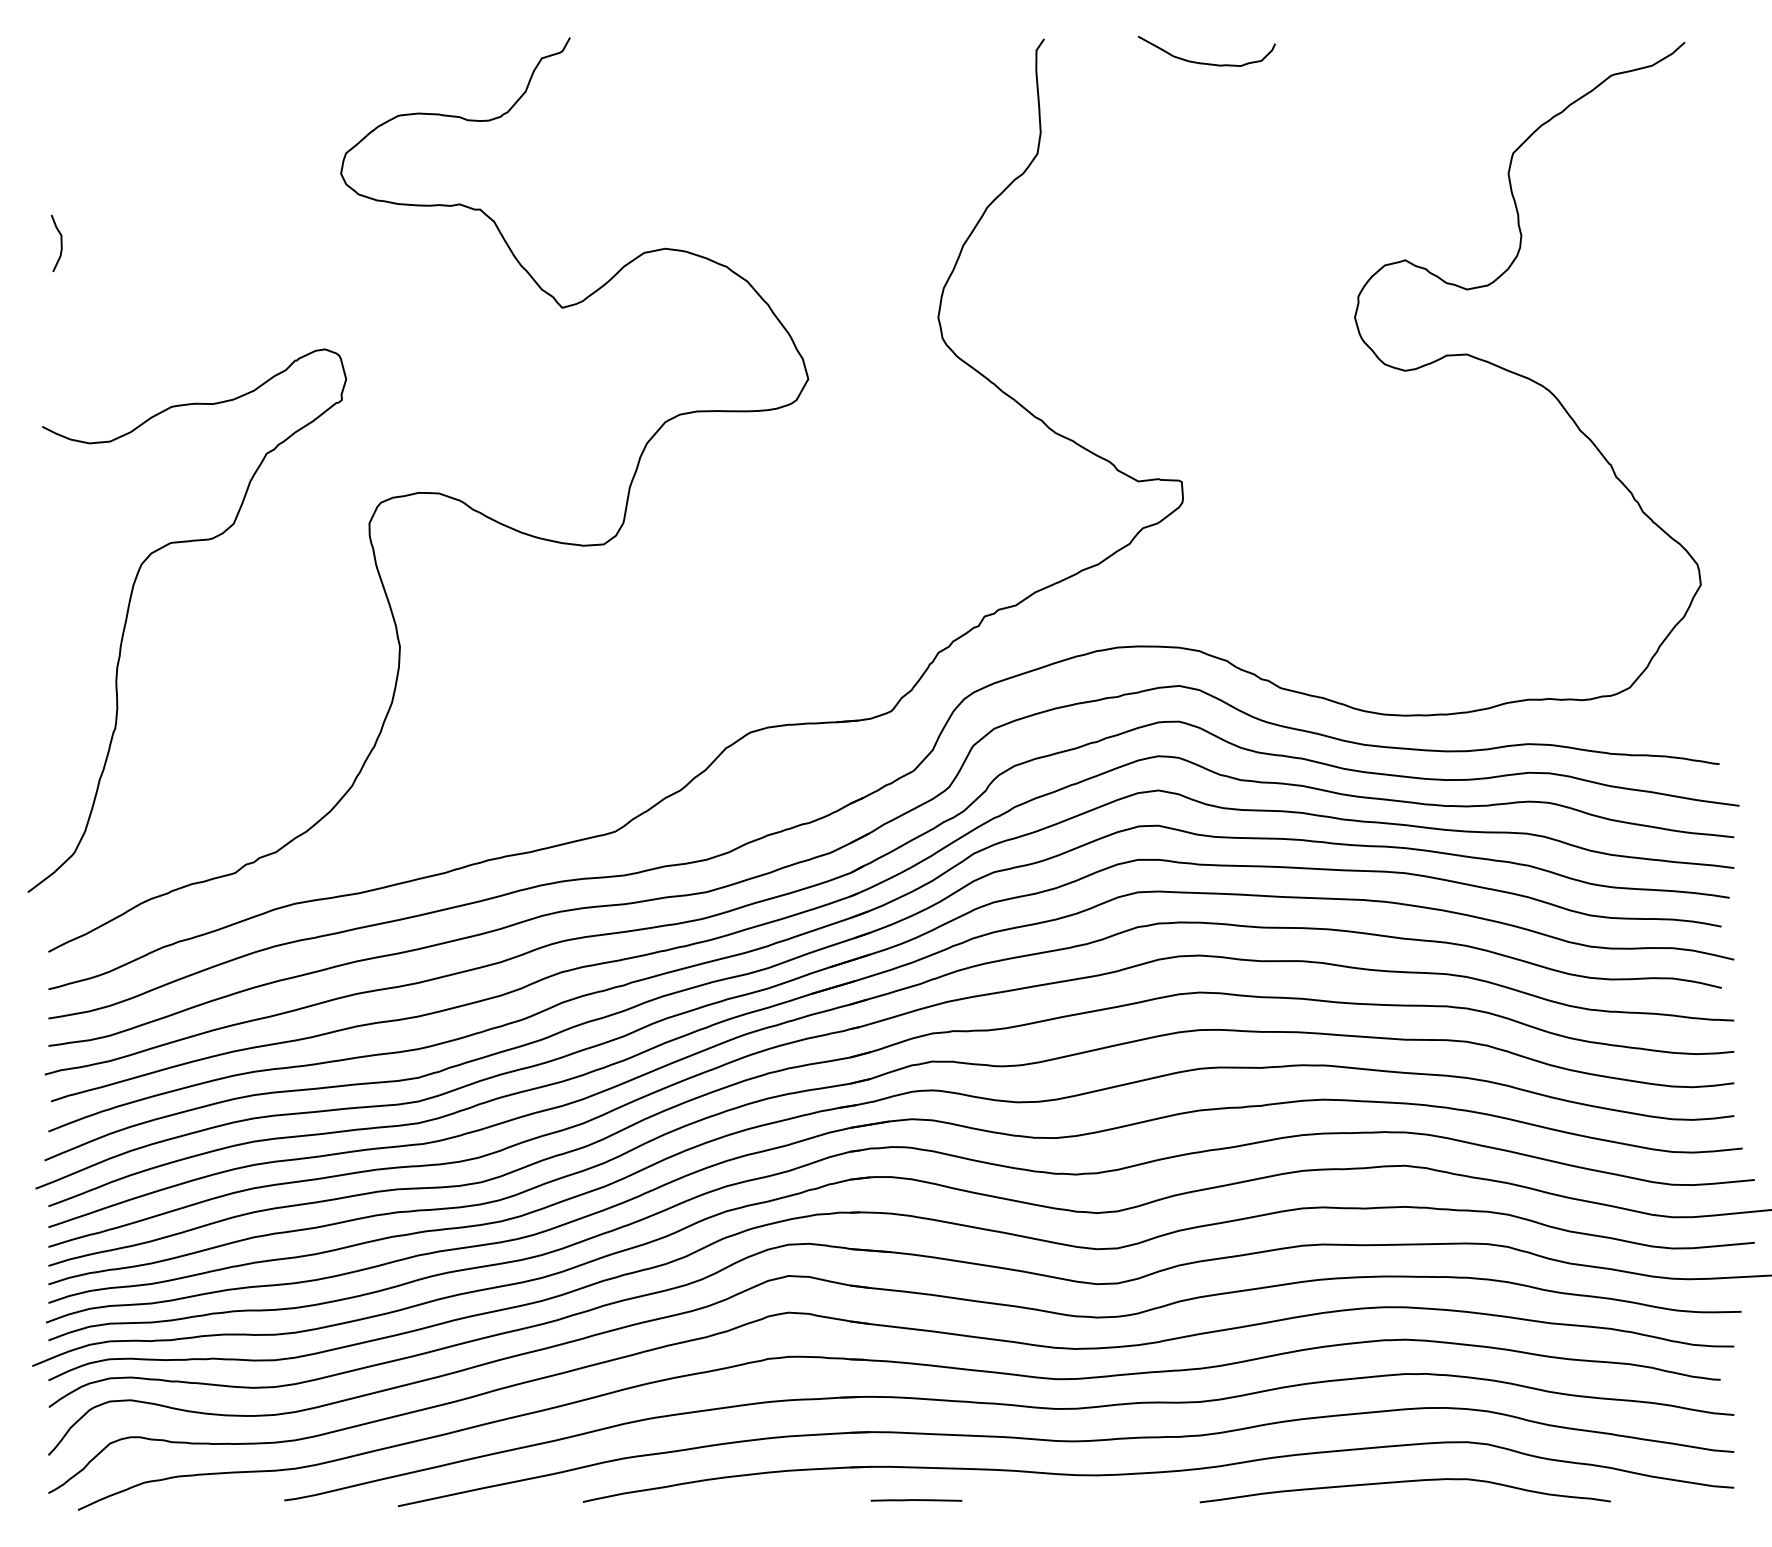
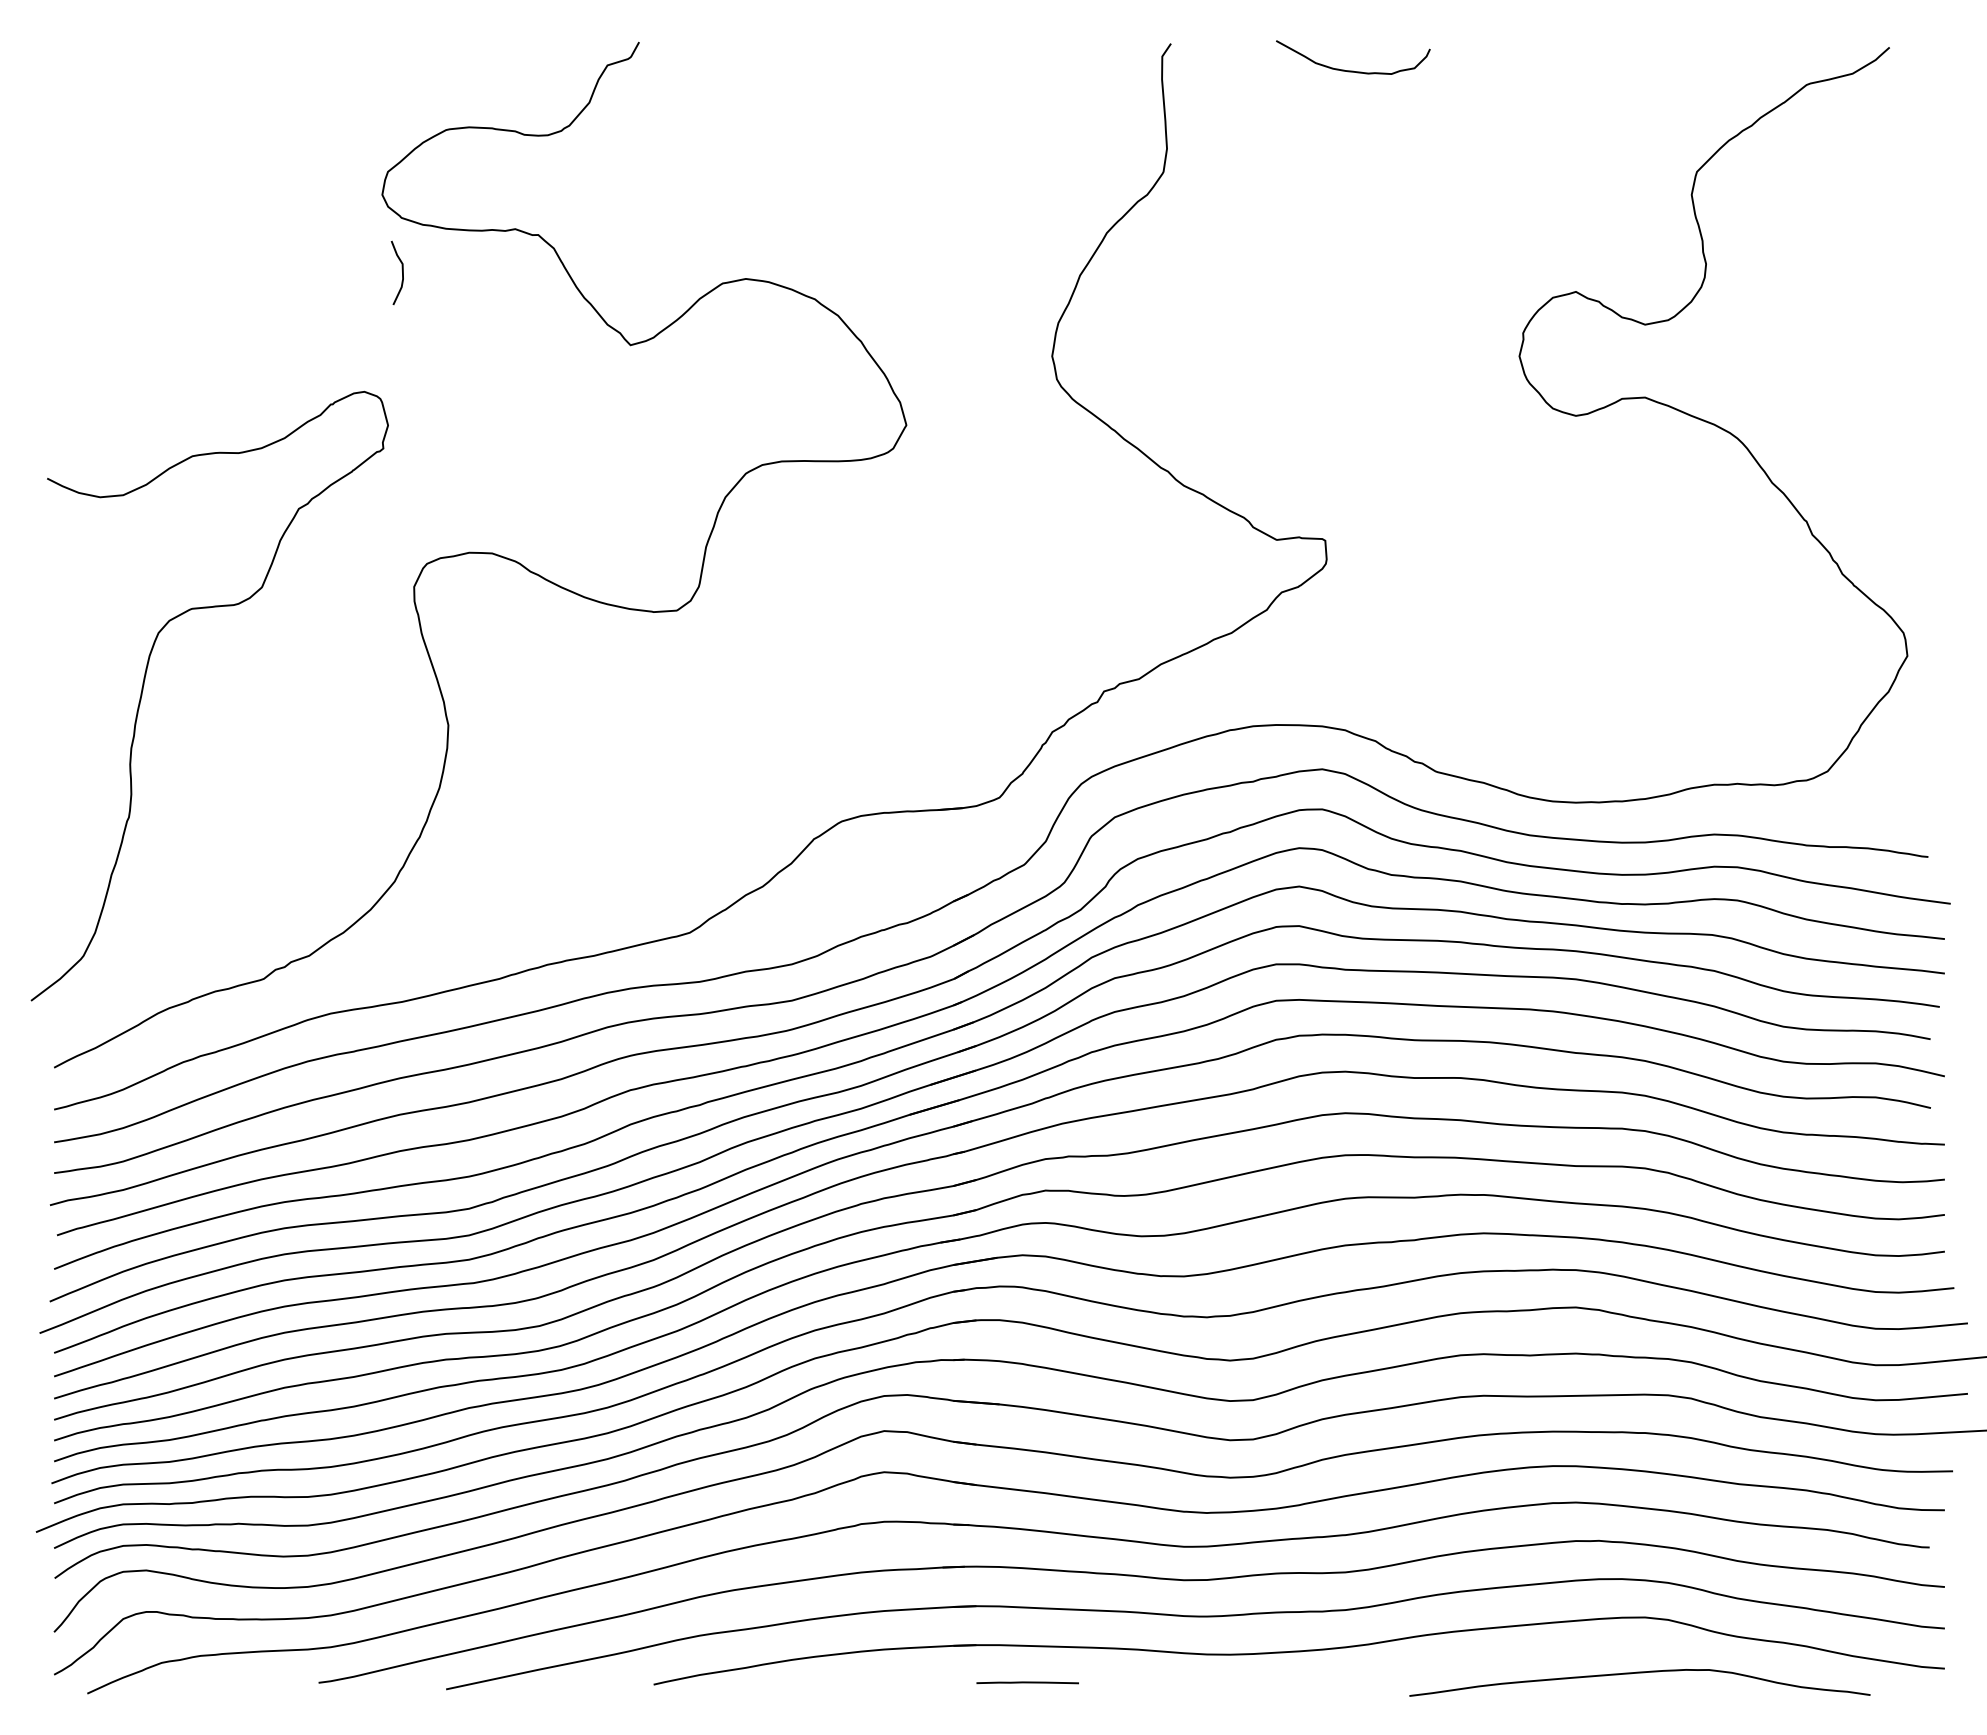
curve: (60, 240) -> (401, 269), moved
curve: (1404, 1482) -> (1639, 1673), moved

